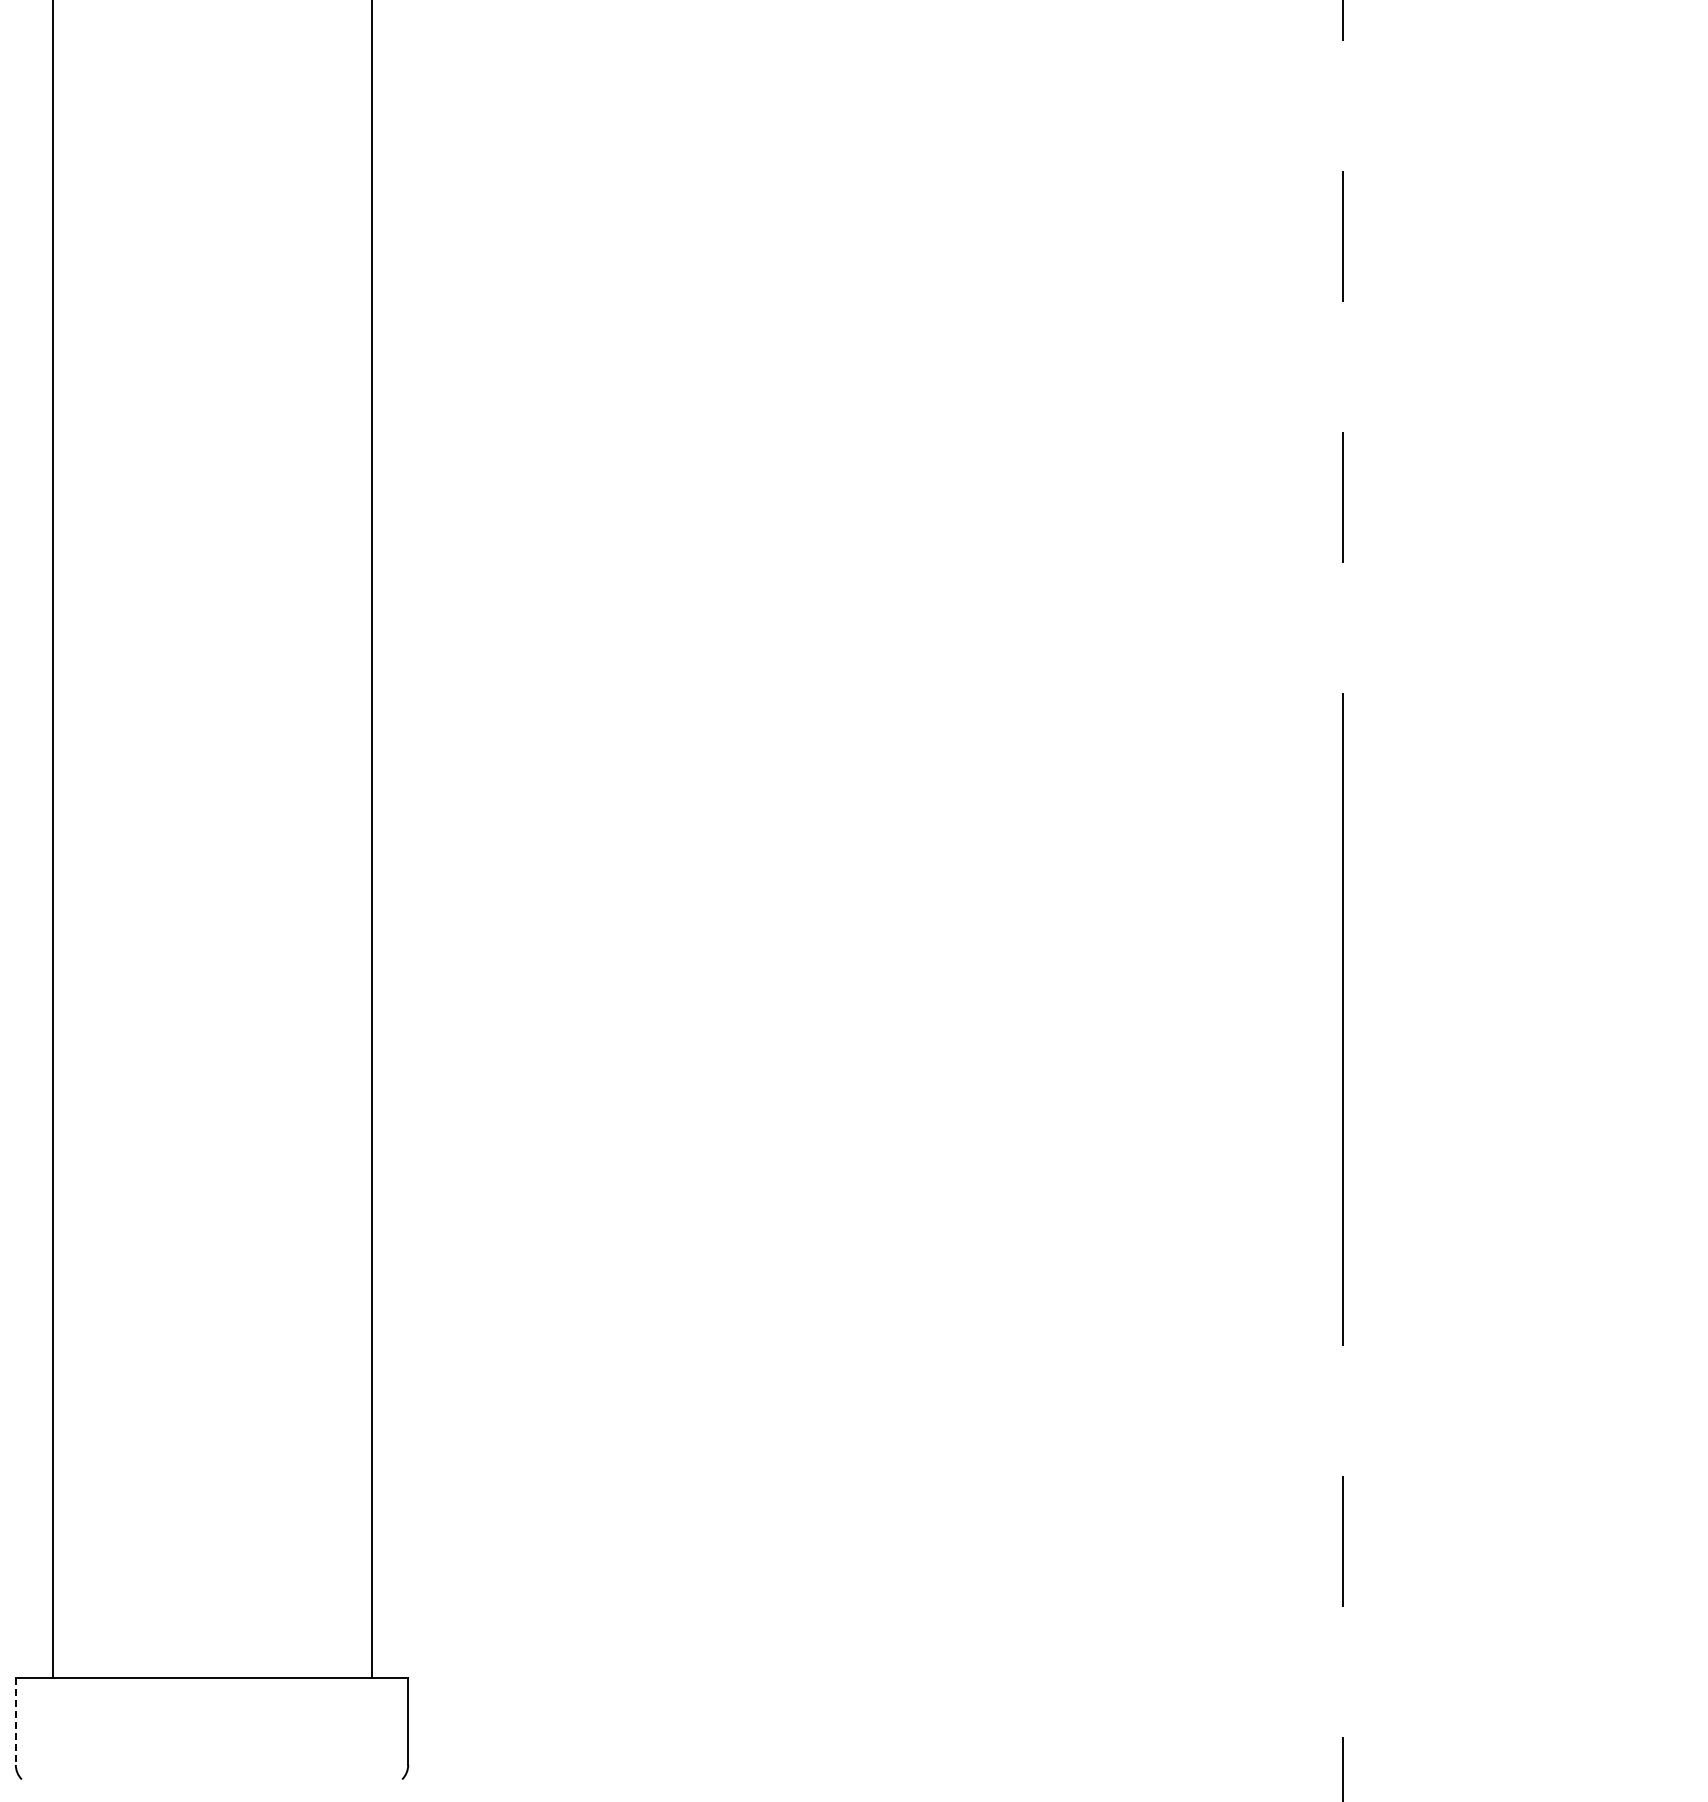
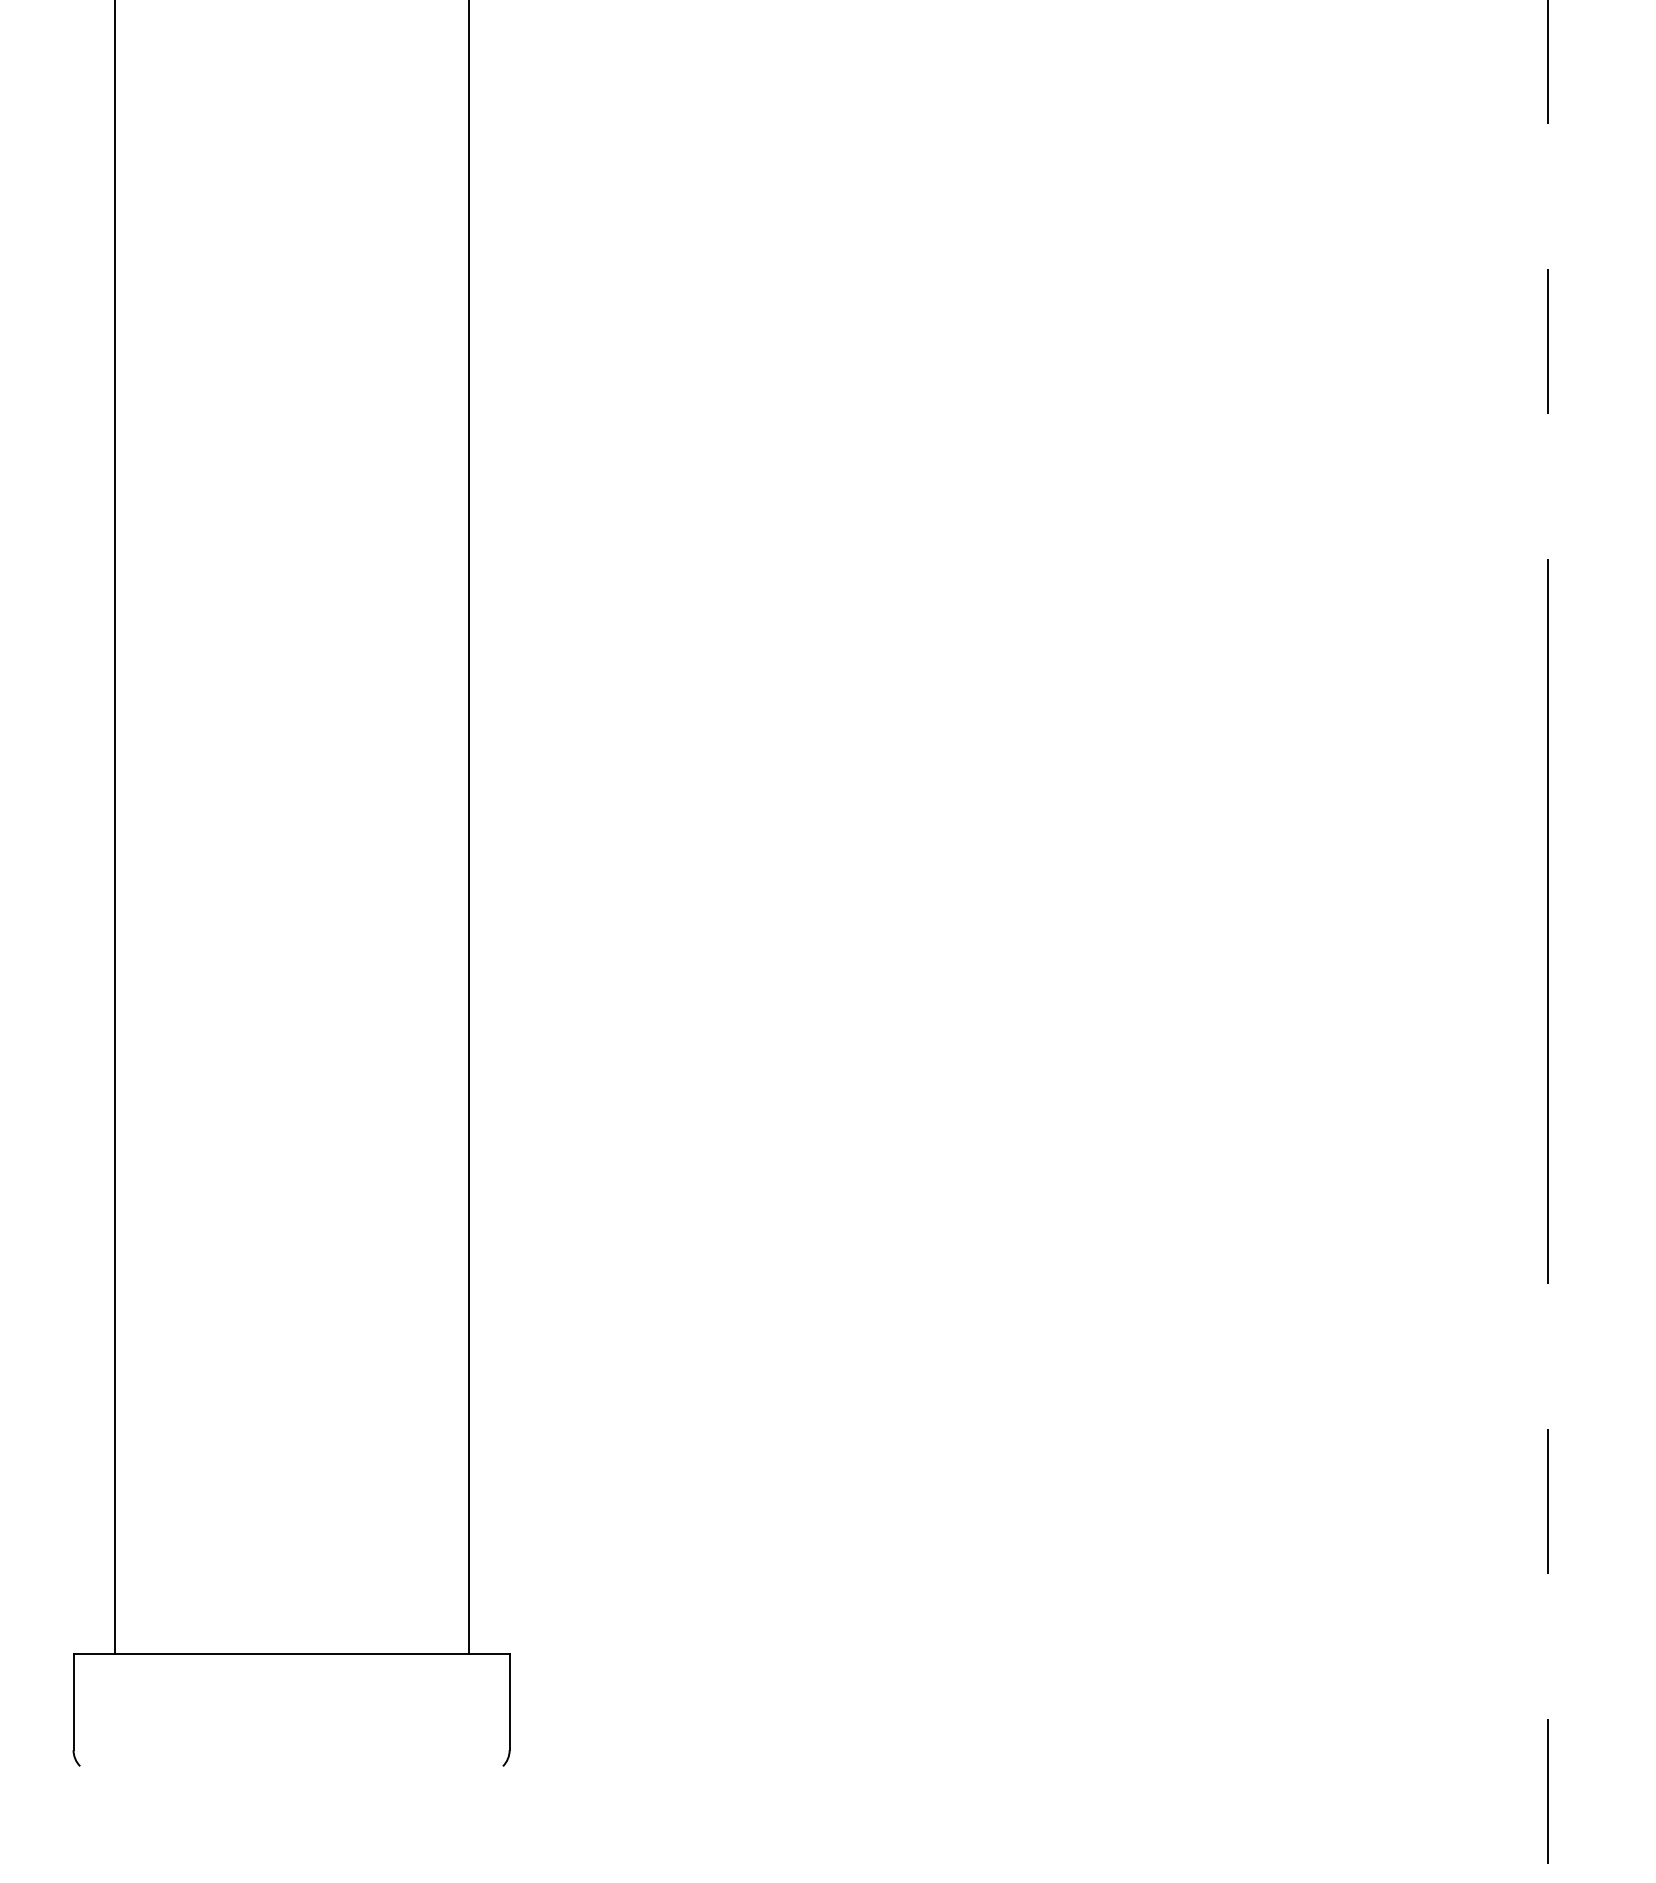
line: (15, 1721) -> (73, 1701), dashed -> solid

